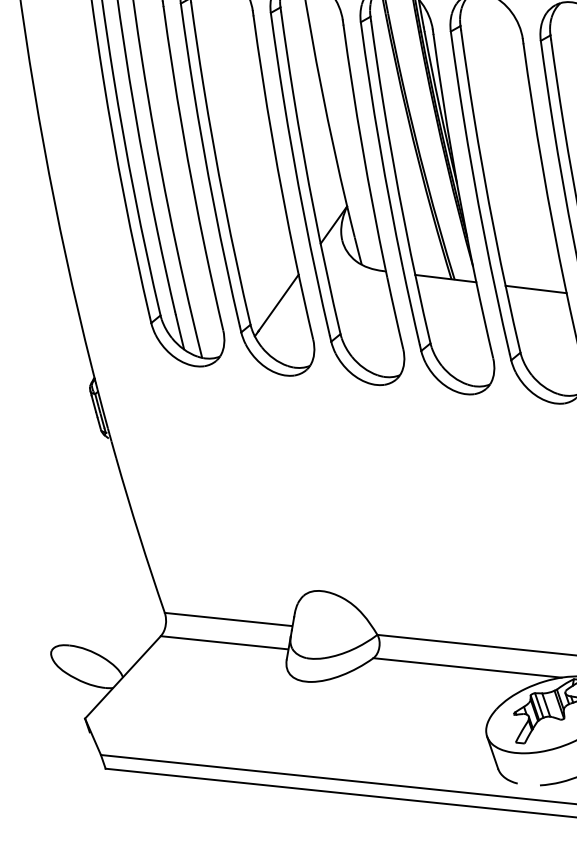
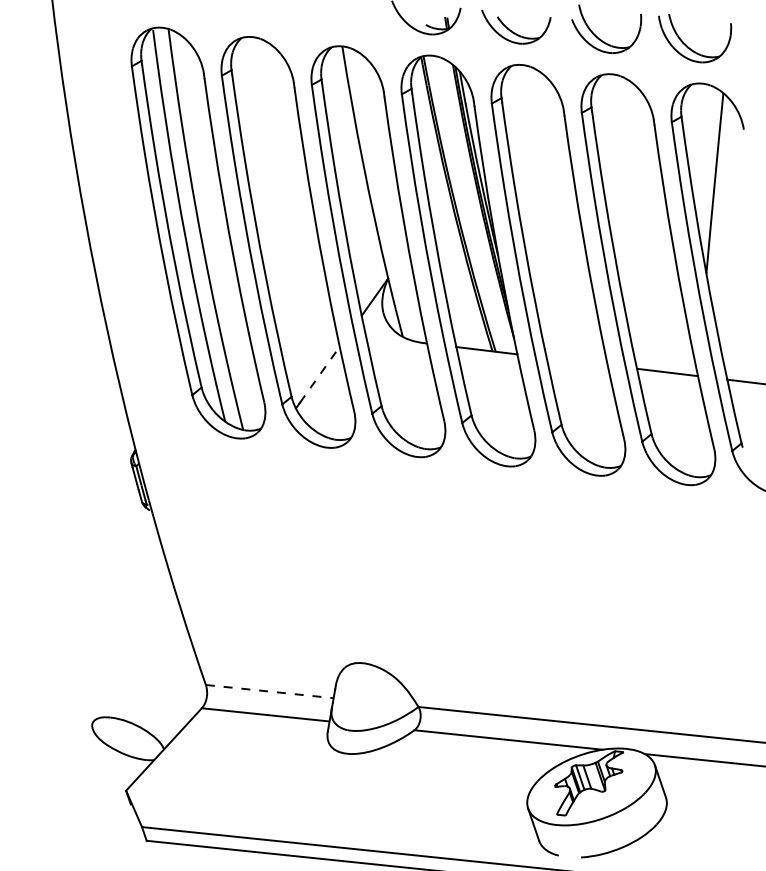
line: (535, 289) -> (576, 361), removed
line: (279, 302) -> (320, 374), solid -> dashed
line: (228, 619) -> (269, 691), solid -> dashed

